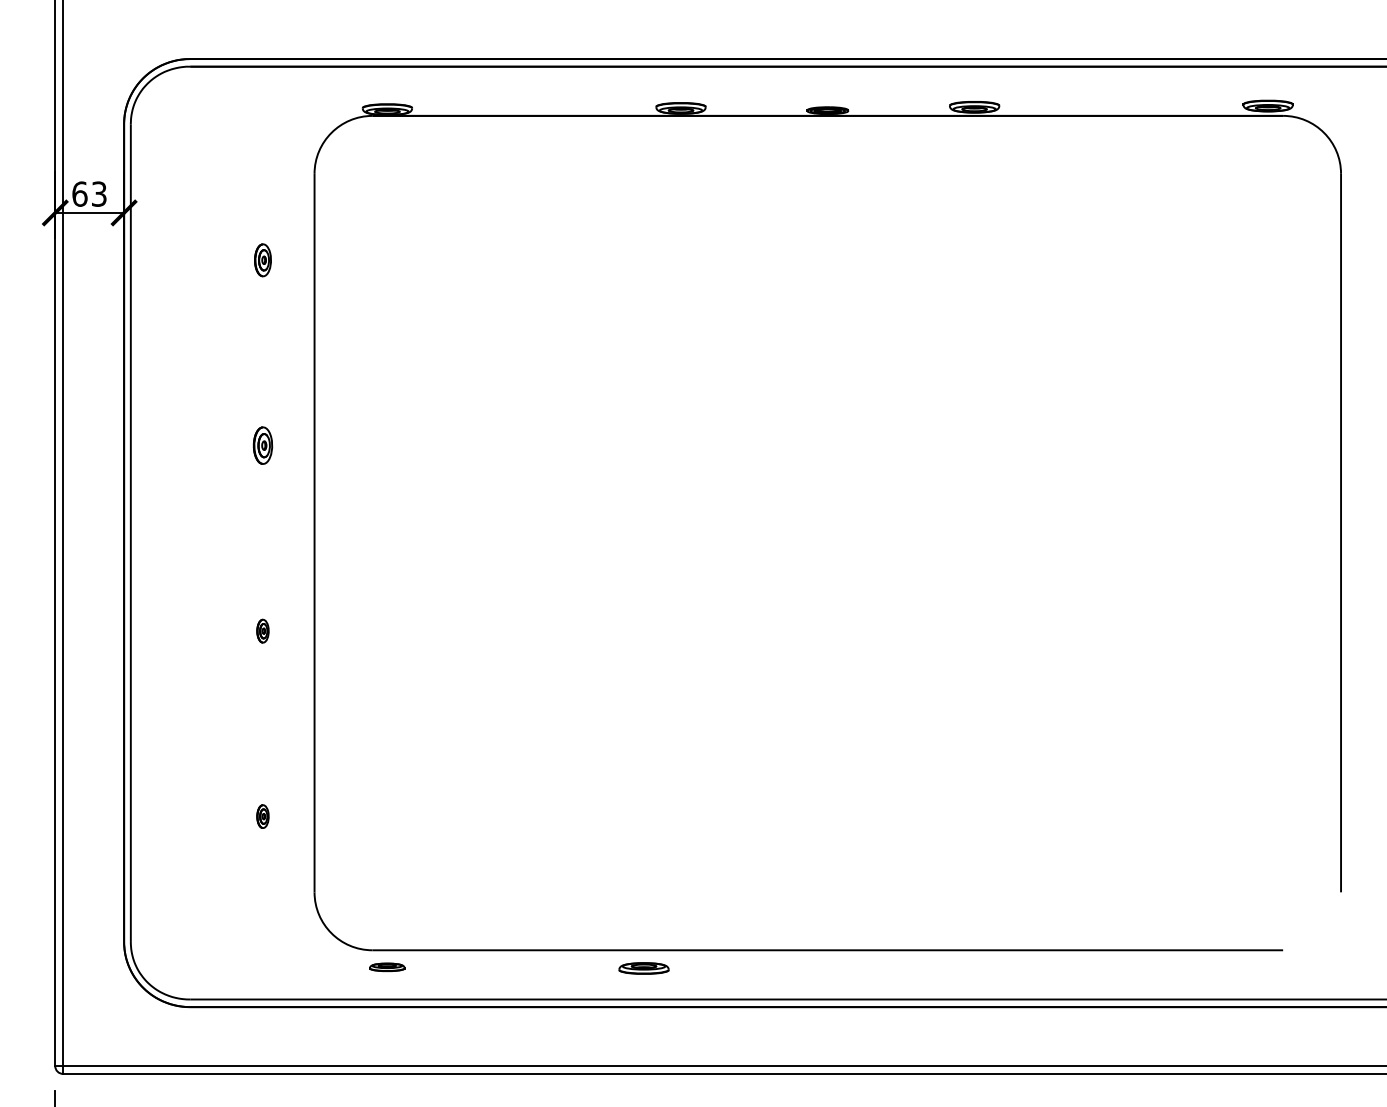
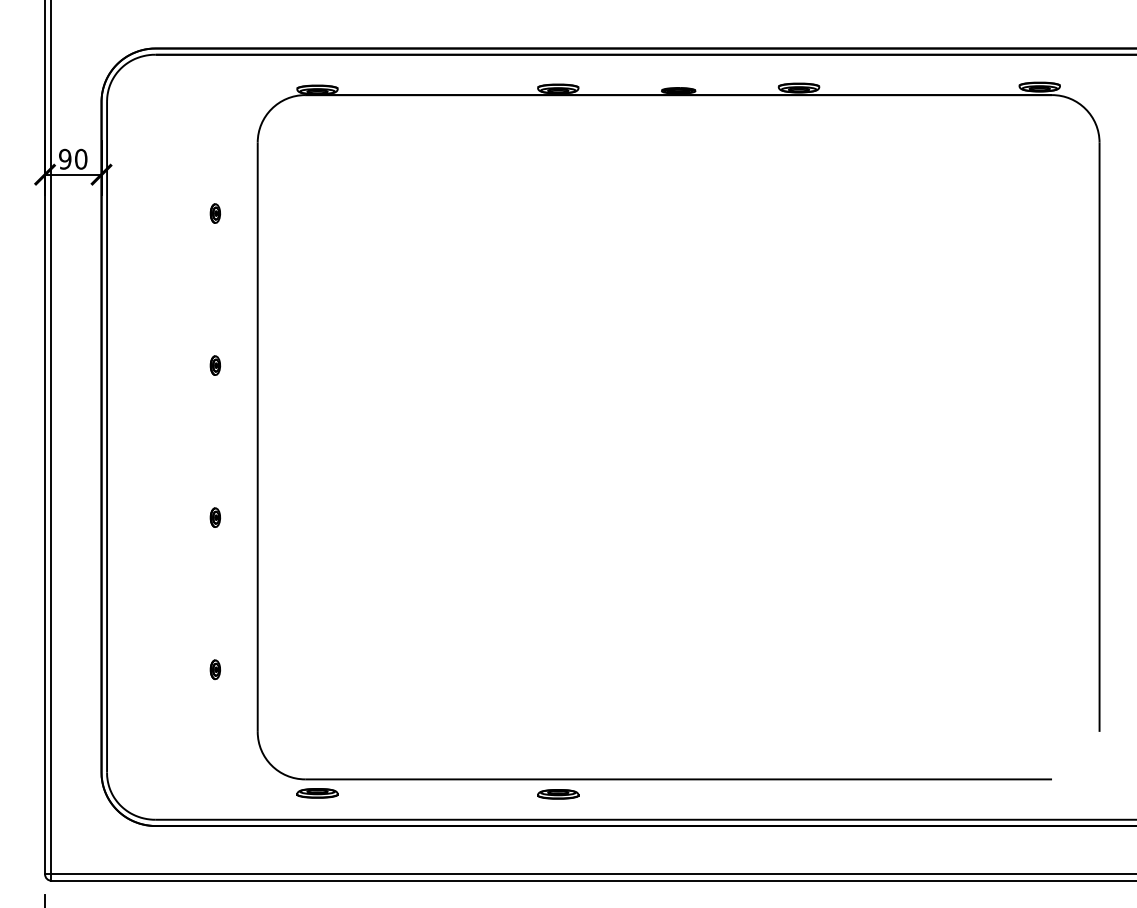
text: (89, 193) -> (73, 158), 63 -> 90
part: (262, 260) -> (215, 213), size x0.71
part: (262, 445) -> (215, 365), size x0.62
part: (386, 967) -> (316, 793), size x1.43
part: (643, 968) -> (557, 794), moved

